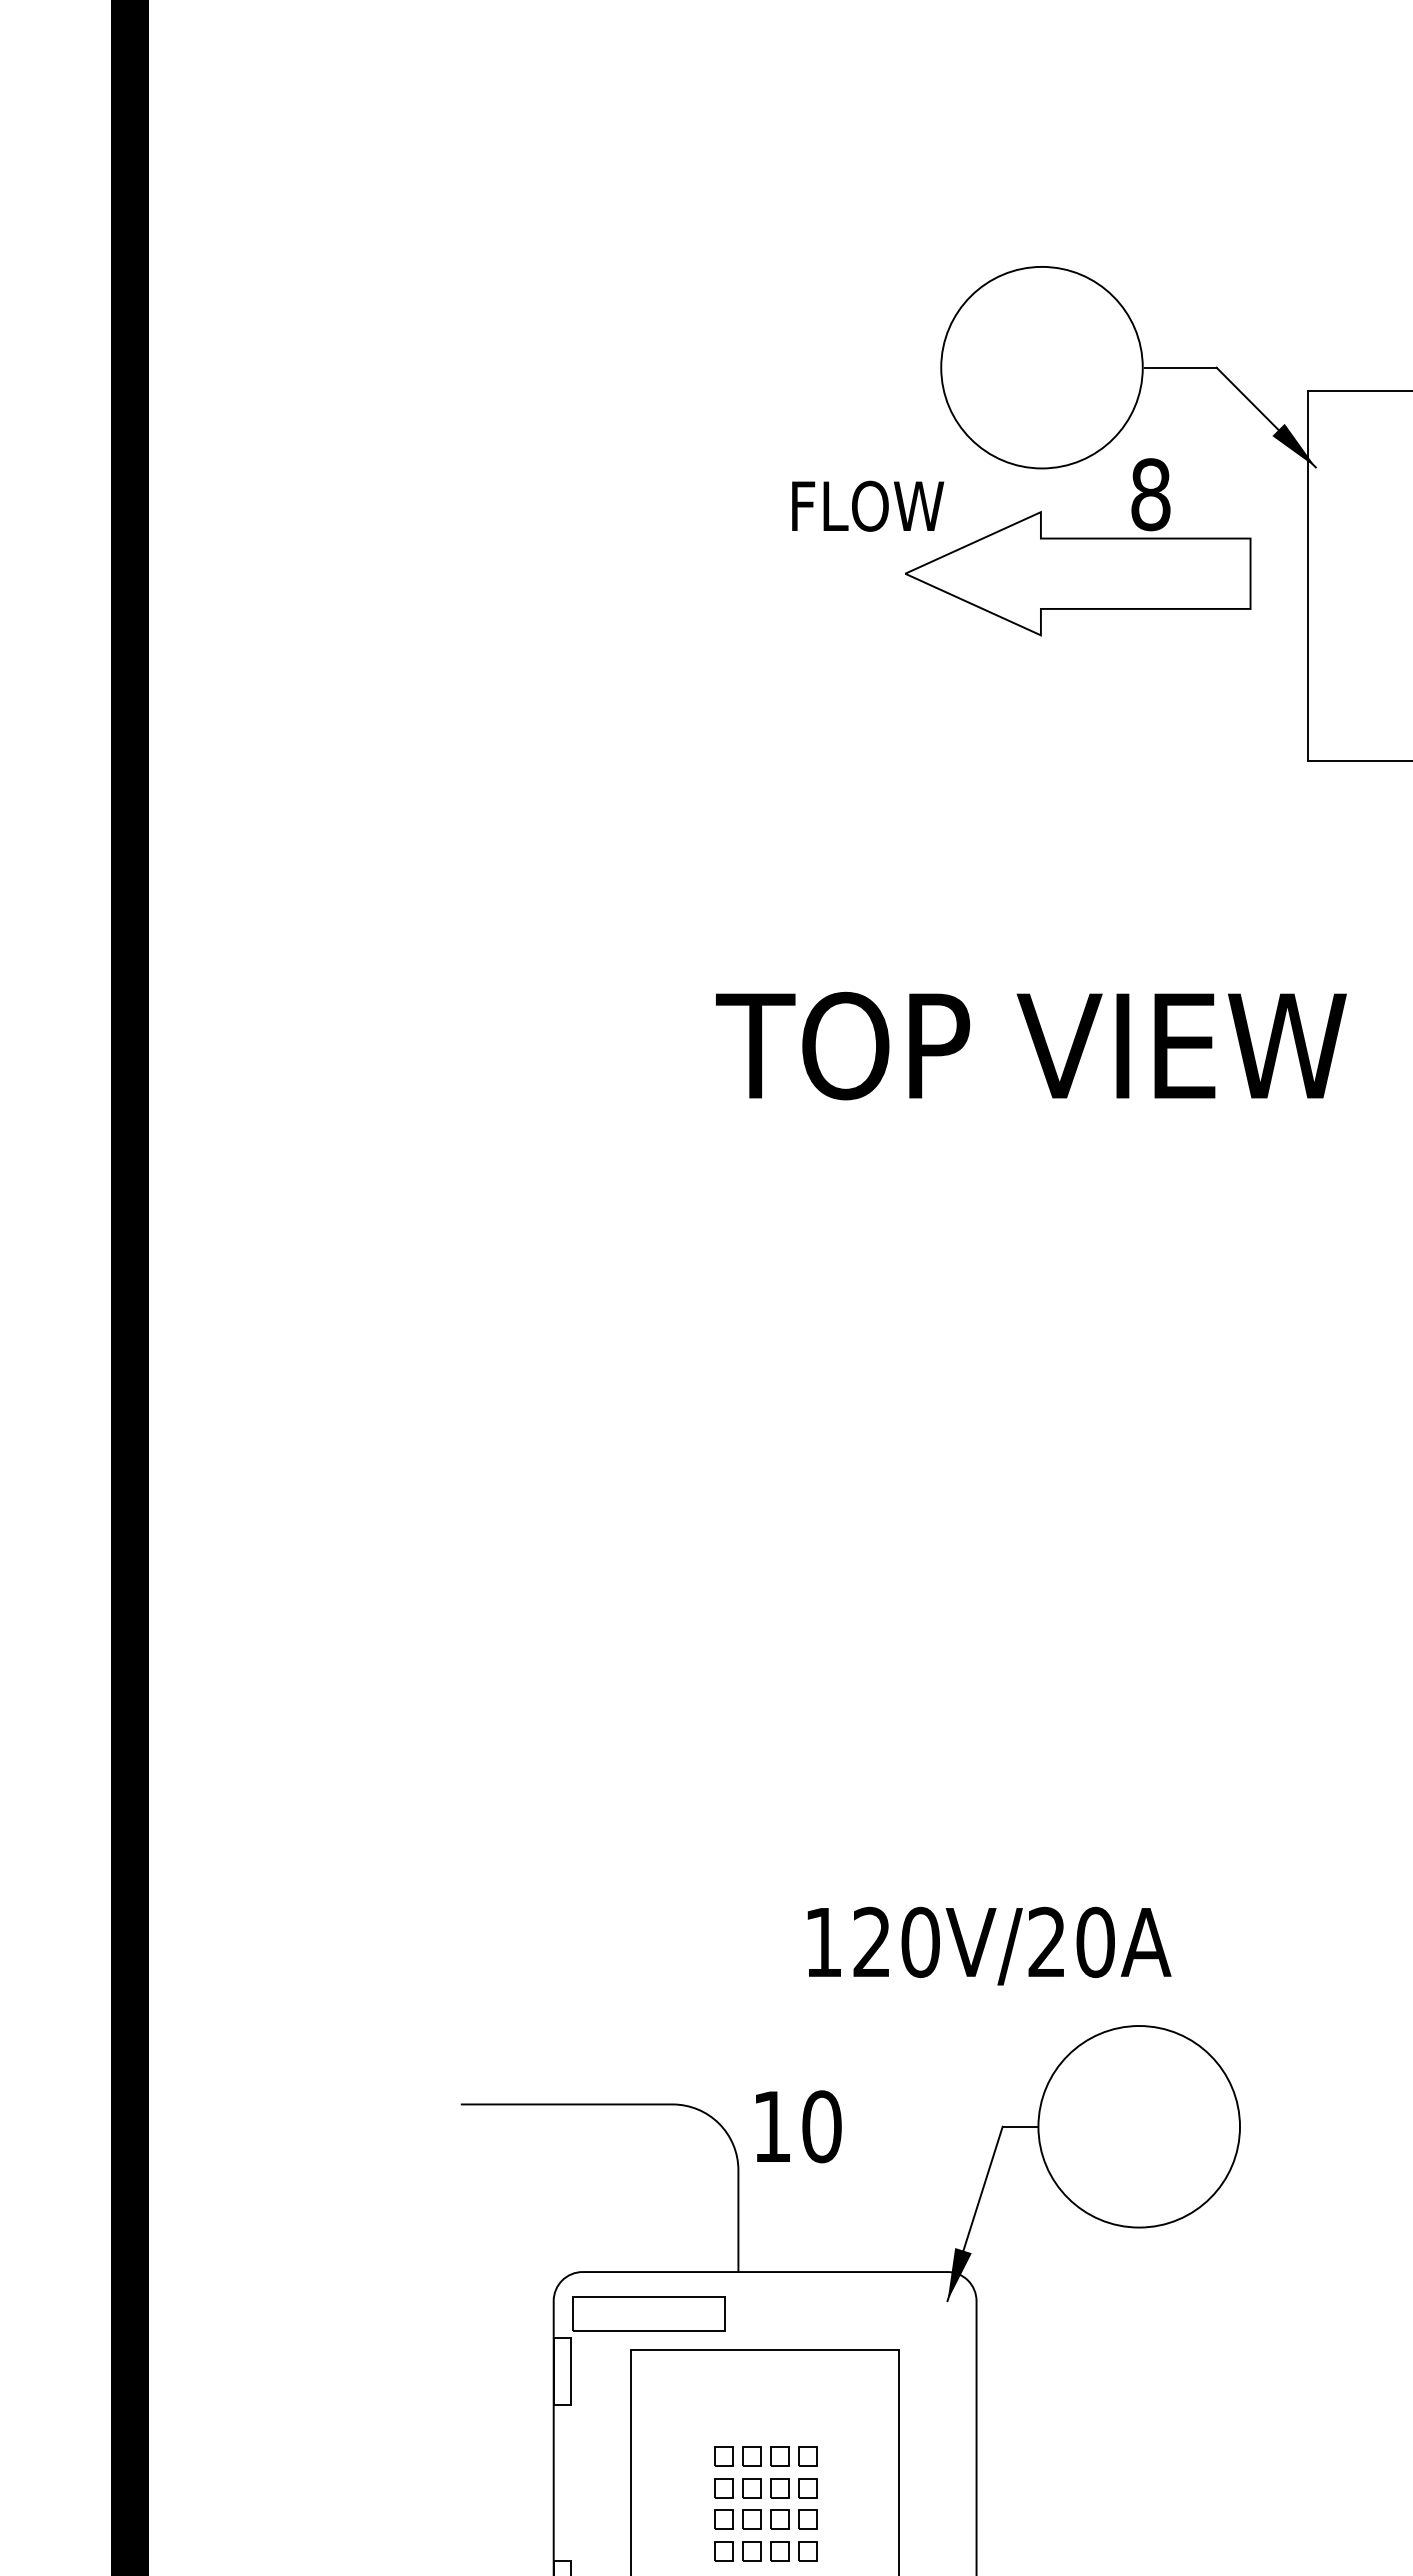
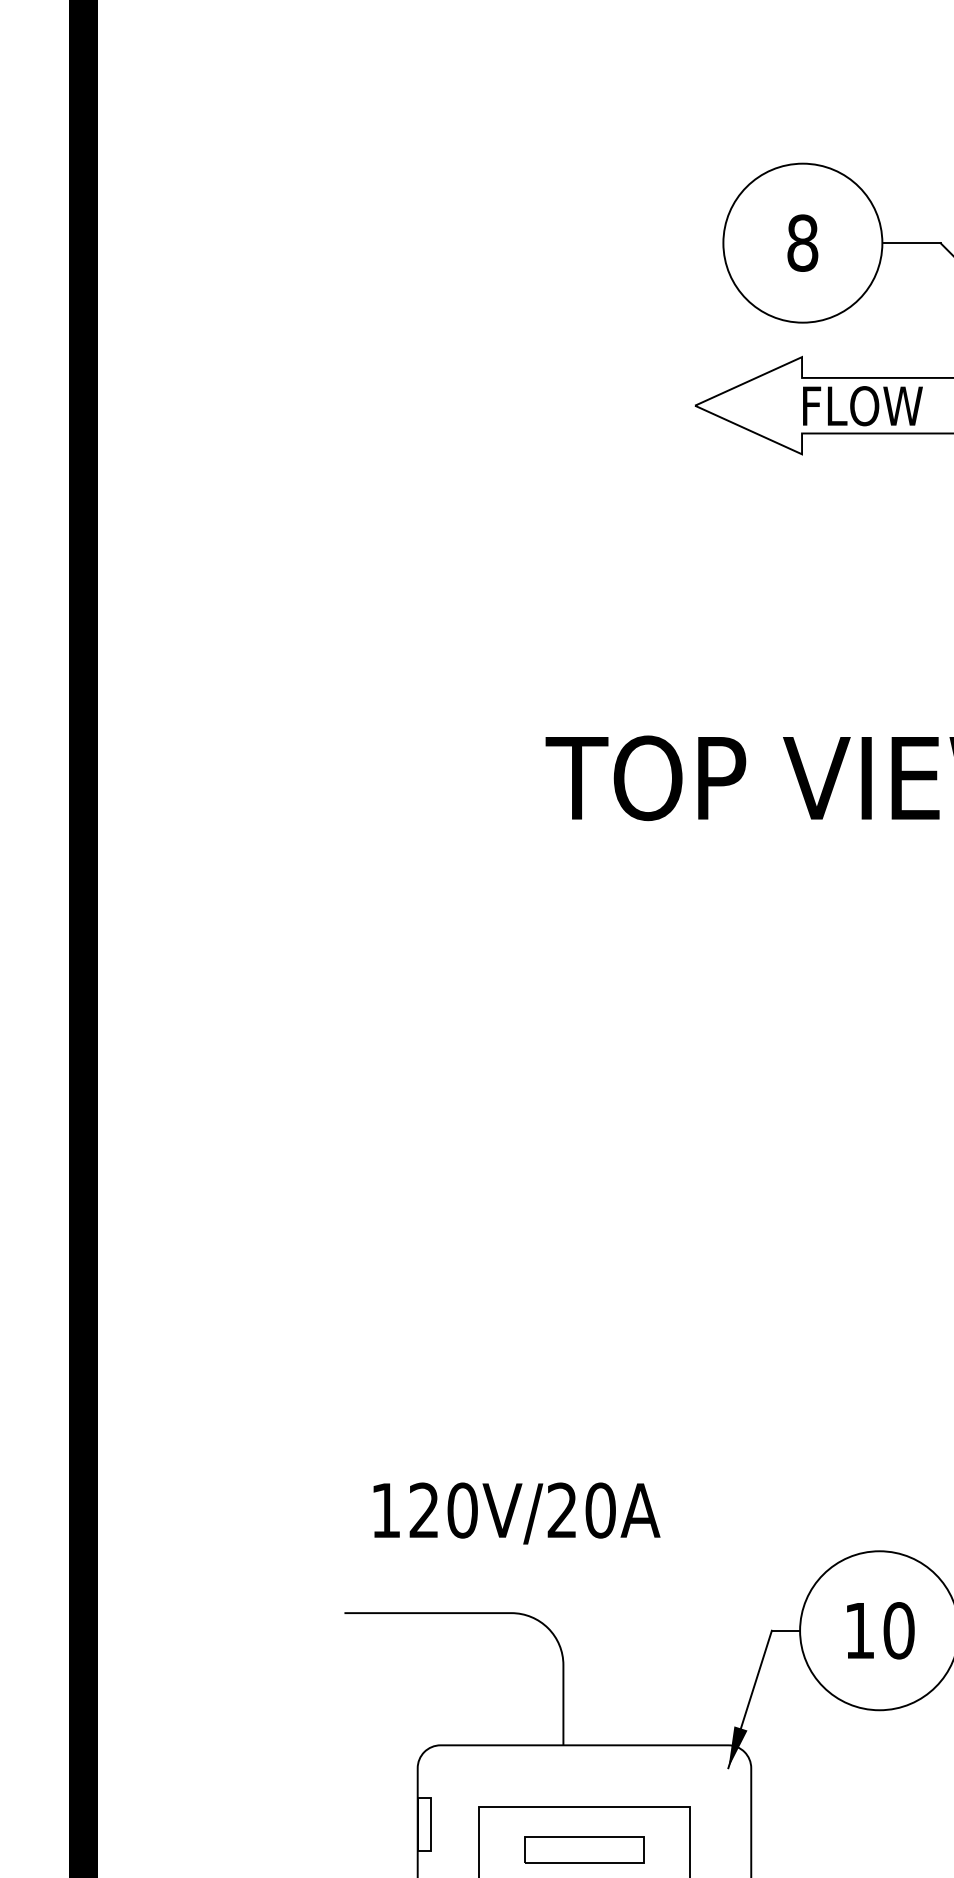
text: (1150, 494) -> (802, 243), moved
text: (868, 505) -> (863, 405), moved
text: (989, 1945) -> (516, 1513), moved
text: (798, 2126) -> (880, 1630), moved
part: (648, 2313) -> (583, 1849), moved

